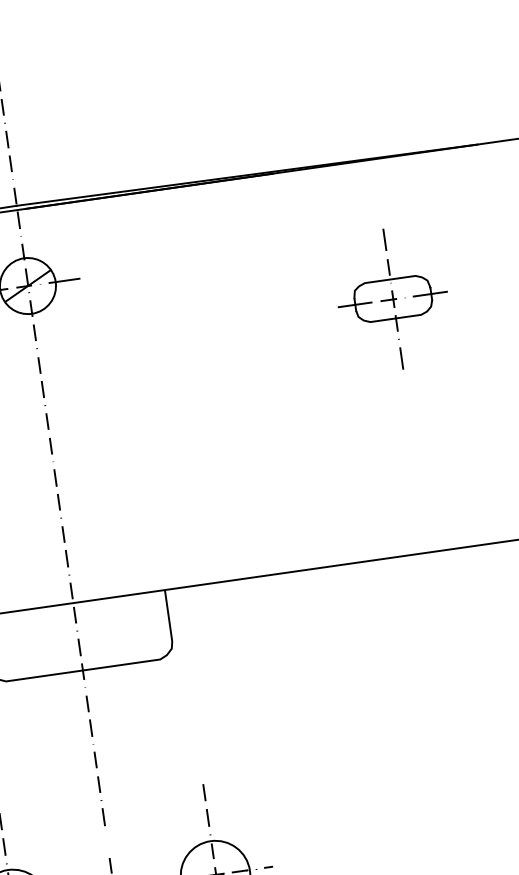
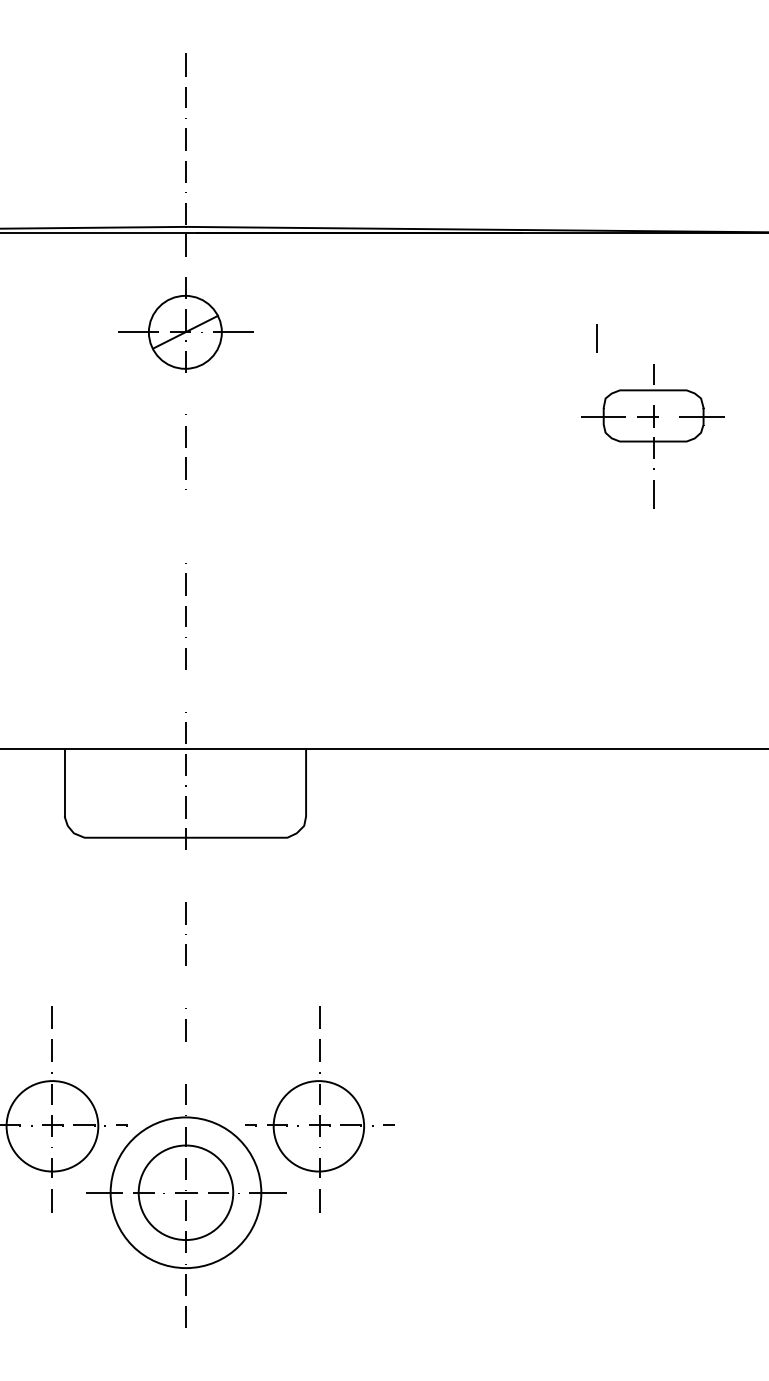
line: (384, 240) -> (596, 338), moved
line: (34, 332) -> (185, 393), removed
line: (47, 421) -> (185, 510), removed
line: (50, 445) -> (185, 542), removed
line: (66, 558) -> (185, 690), removed
line: (87, 703) -> (185, 881), removed
line: (99, 784) -> (185, 987), removed

